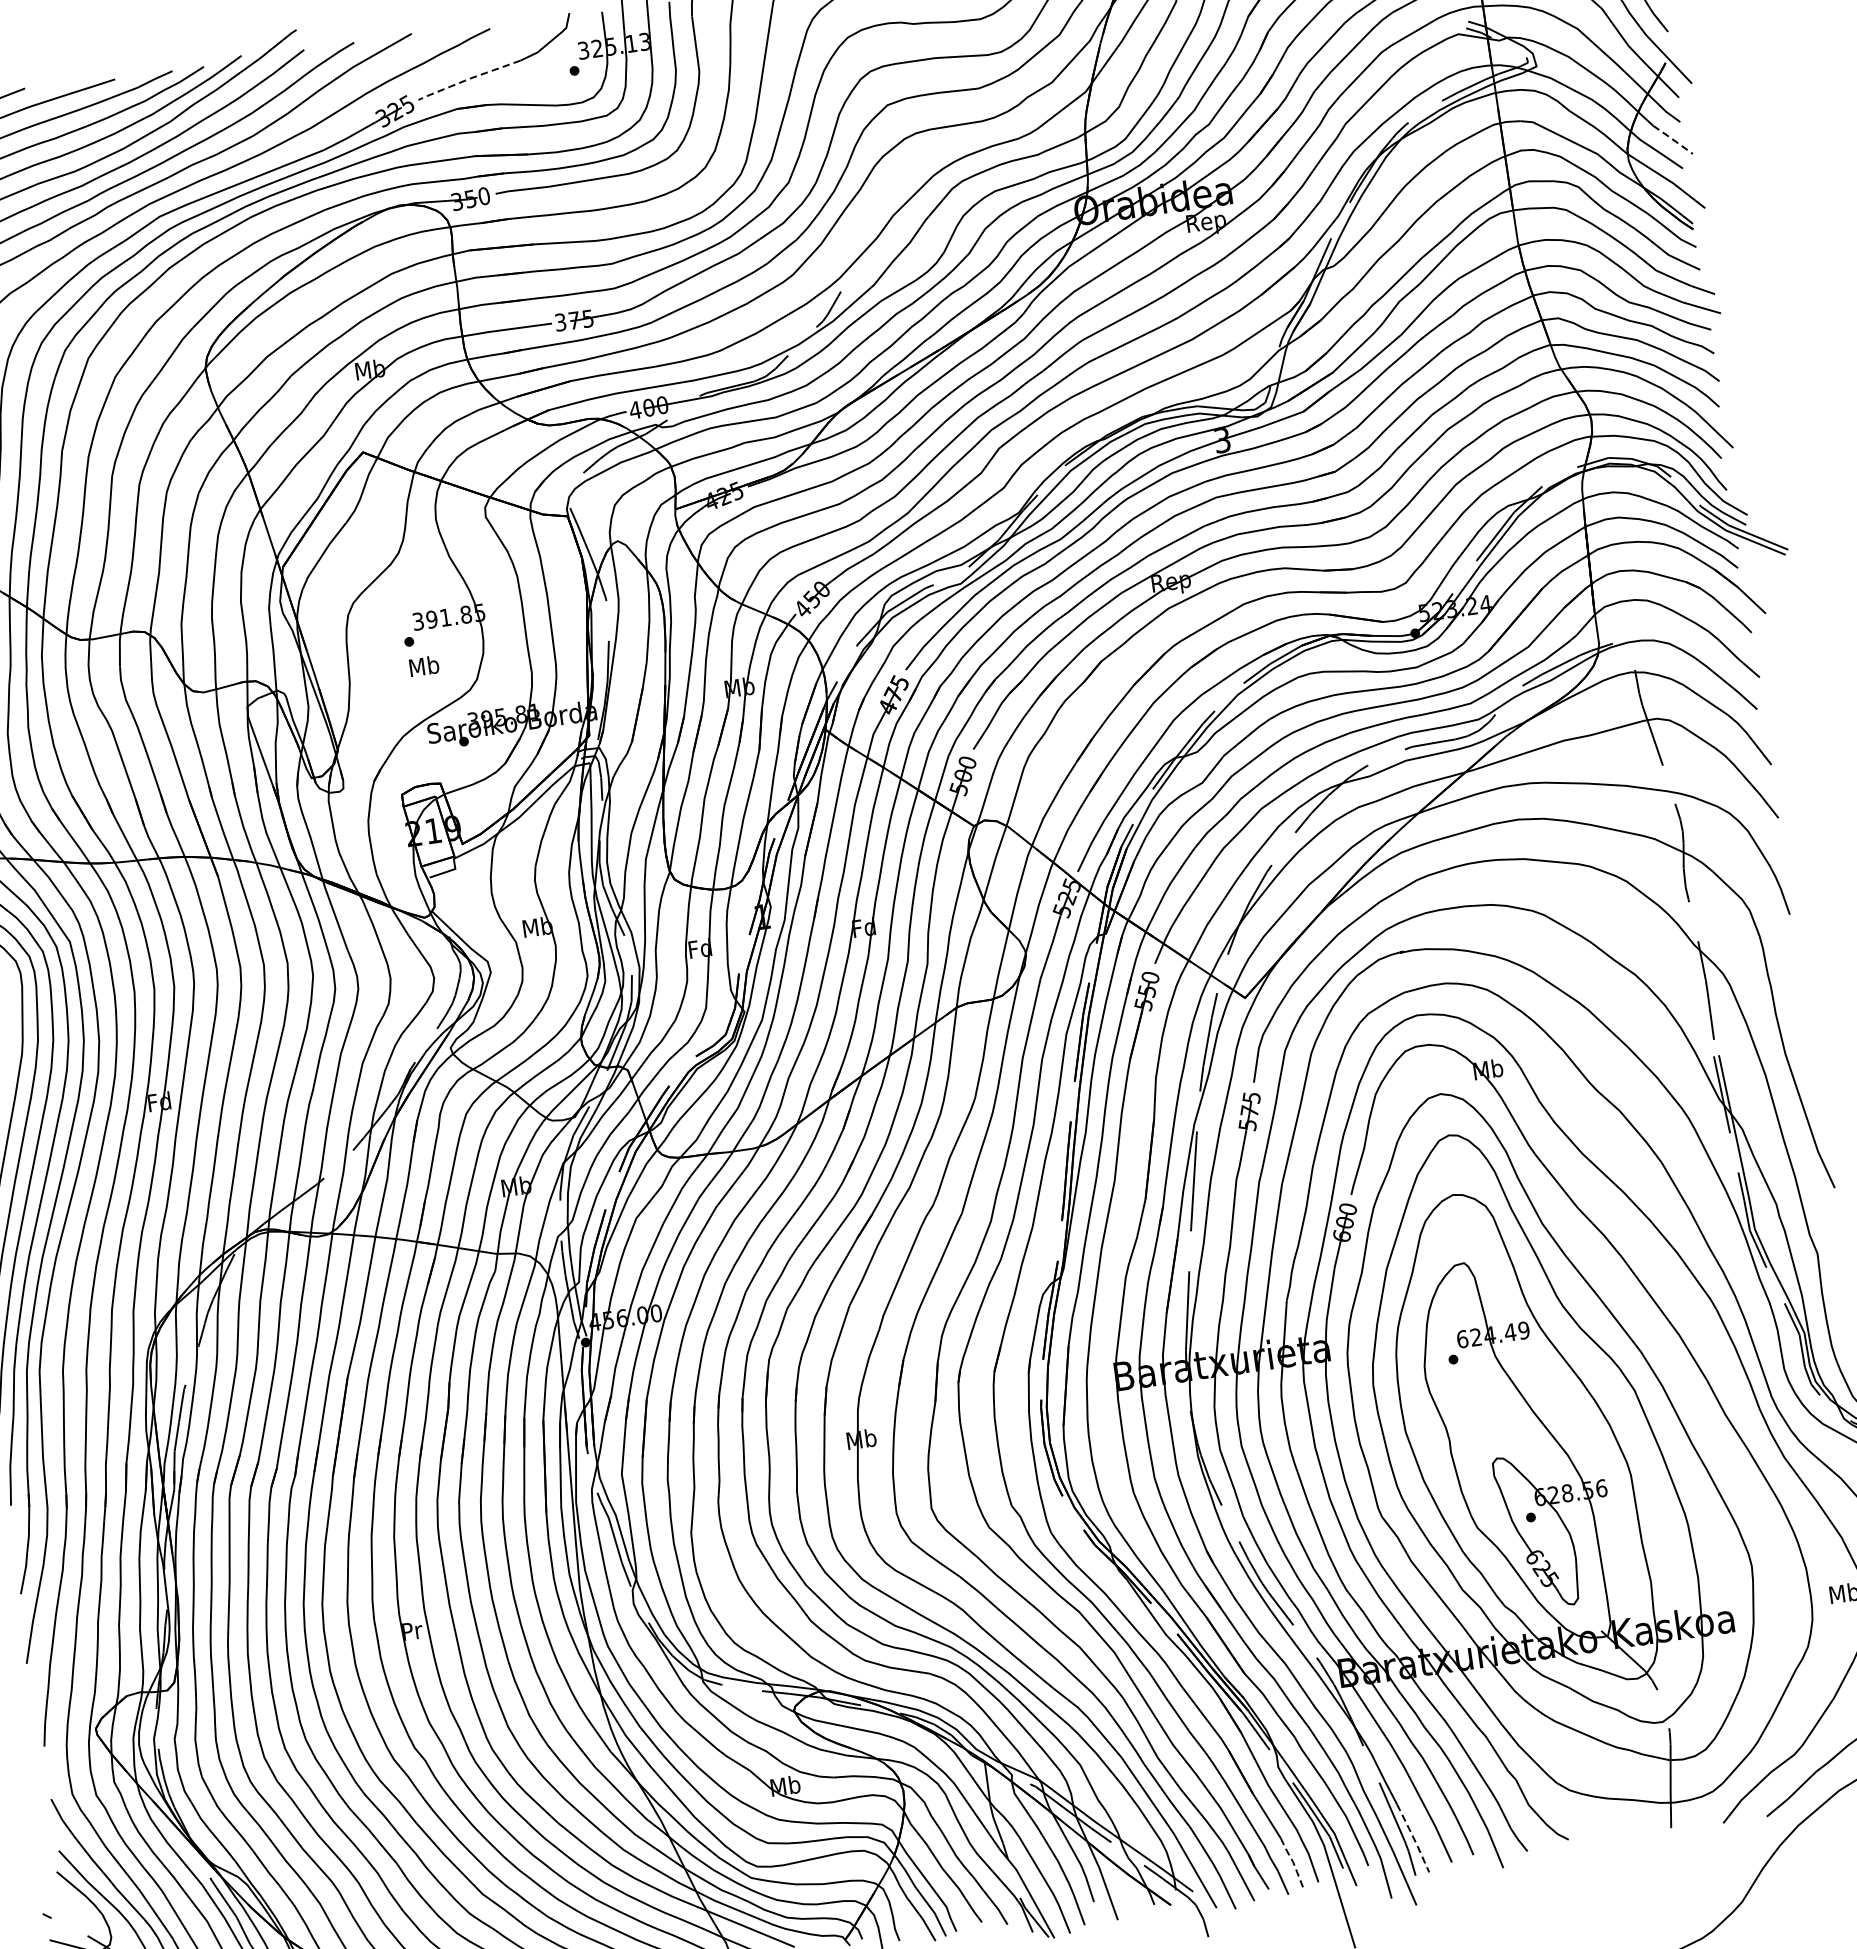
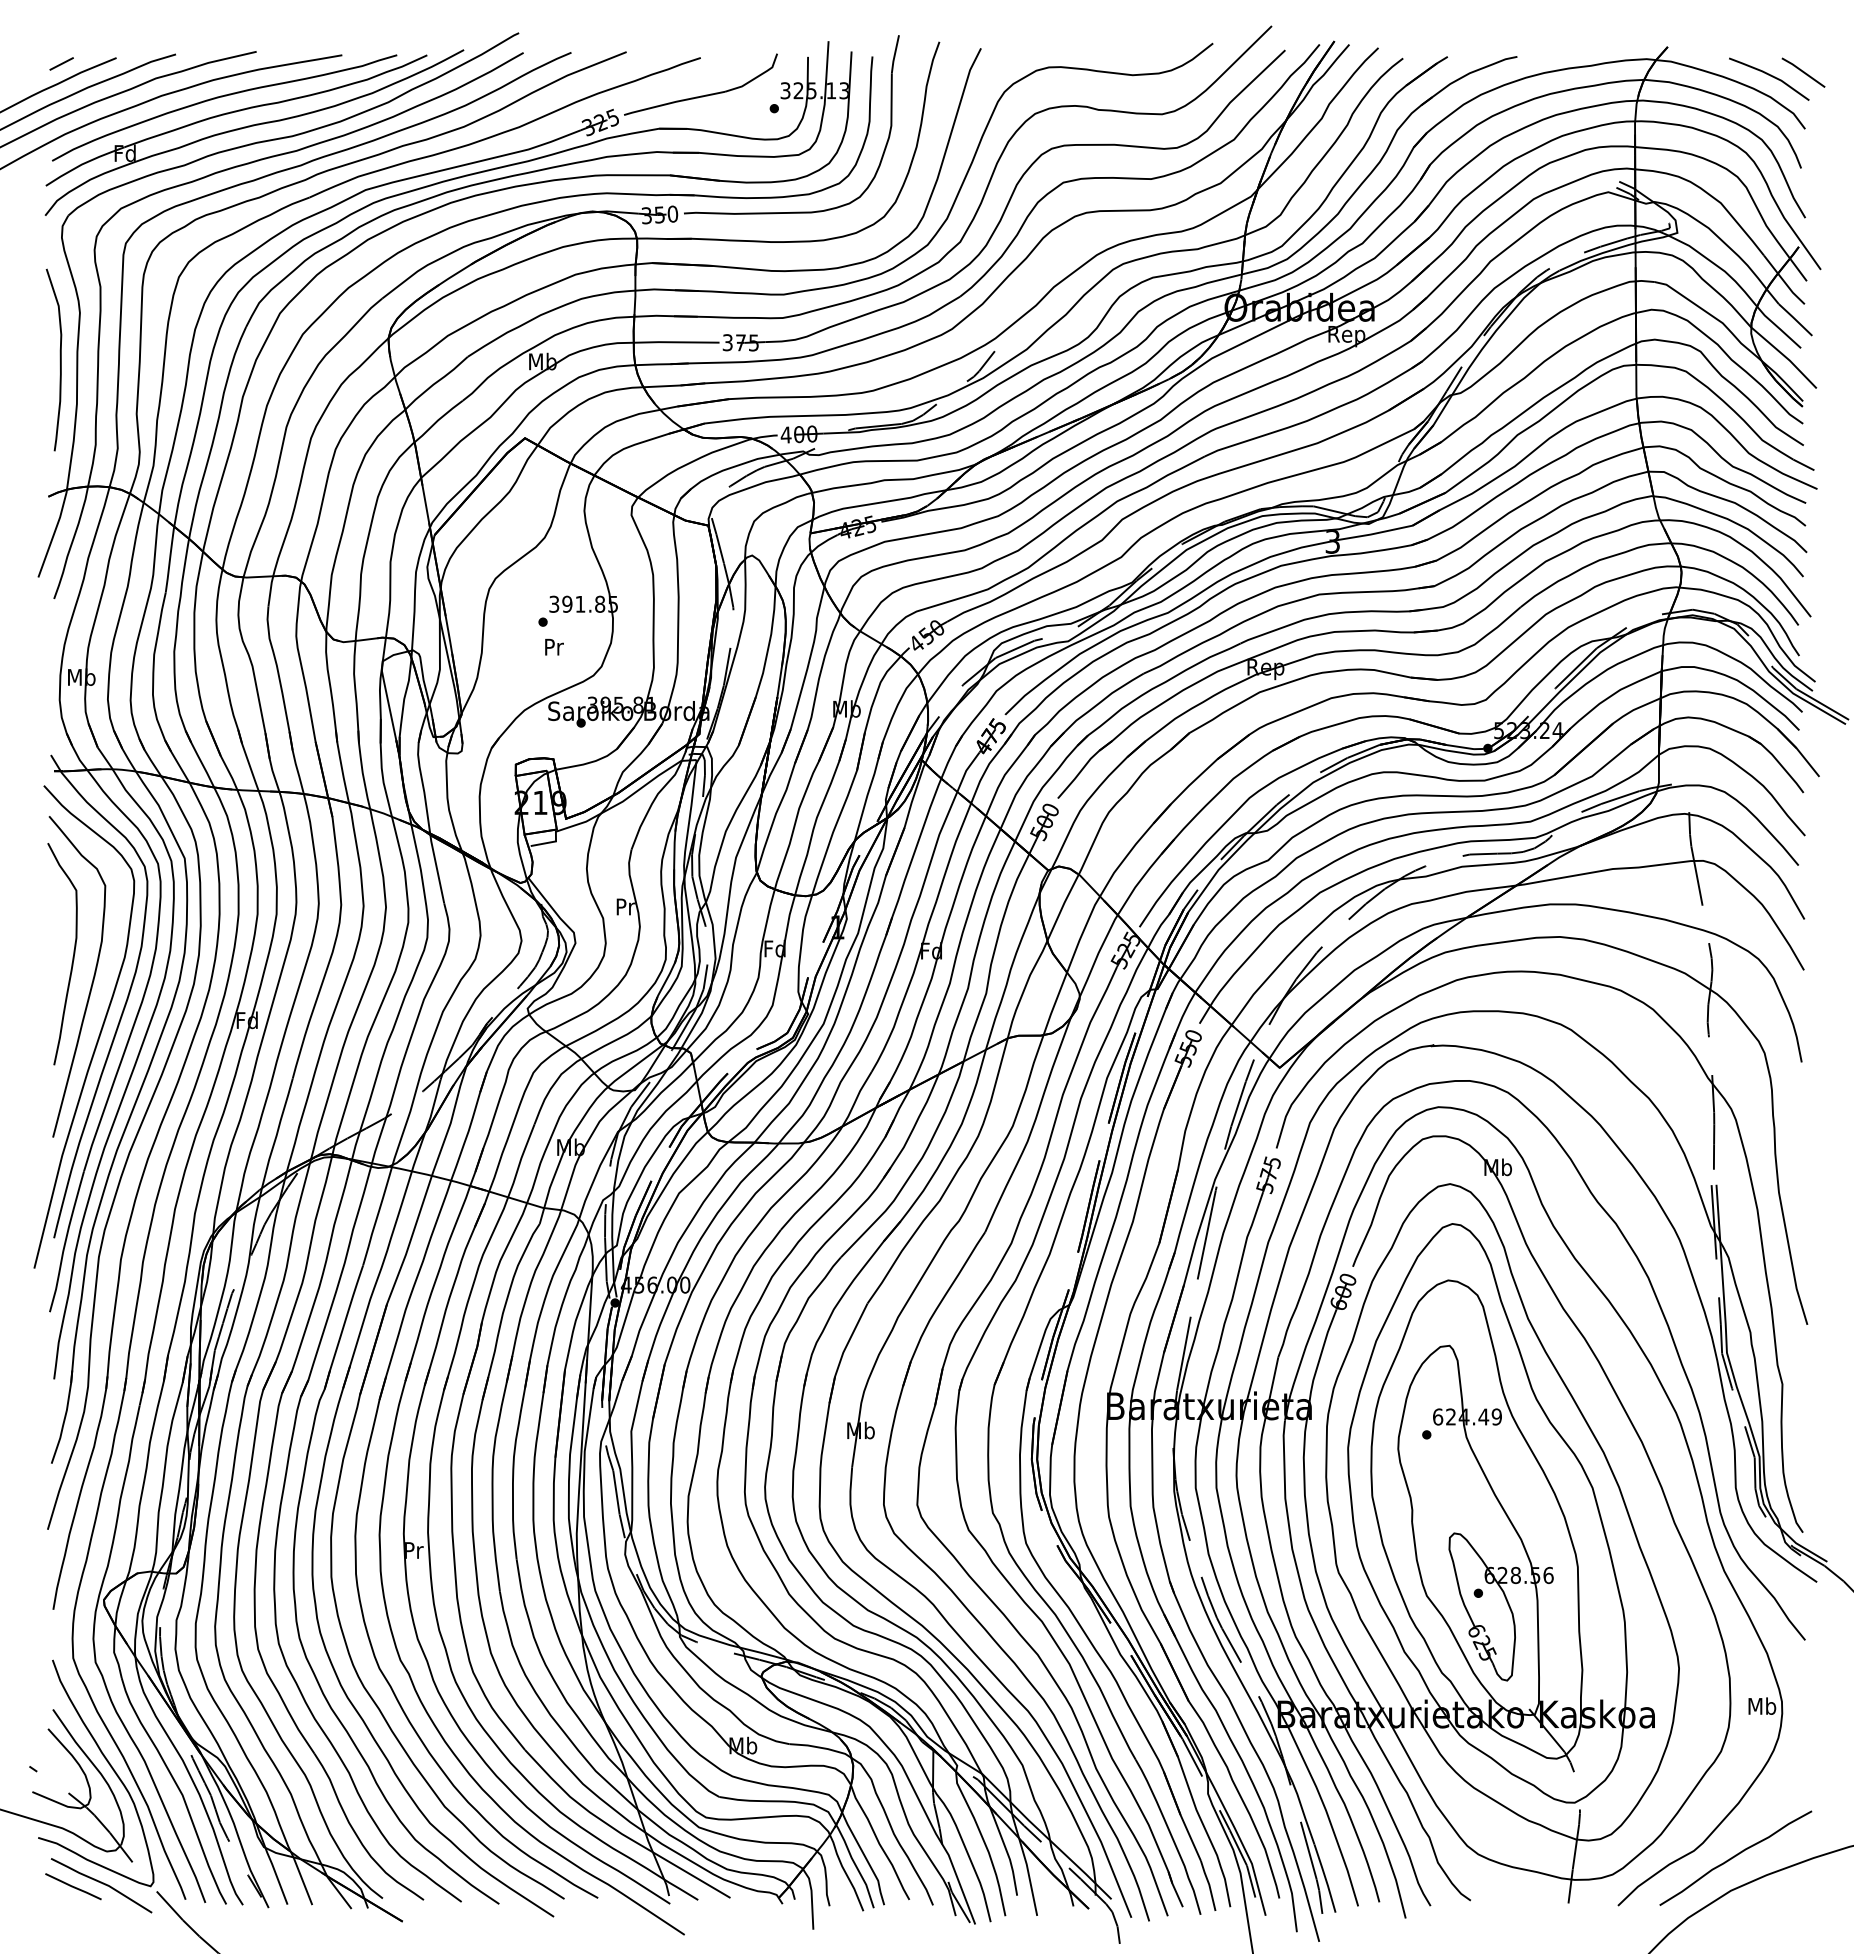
line: (469, 79) -> (674, 102), dashed -> solid
line: (1672, 139) -> (1795, 319), dashed -> solid
text: (423, 665) -> (553, 646), Mb -> Pr
text: (537, 926) -> (625, 906), Mb -> Pr
line: (1413, 1838) -> (1325, 1878), dashed -> solid
line: (1293, 1861) -> (1209, 1884), dashed -> solid

